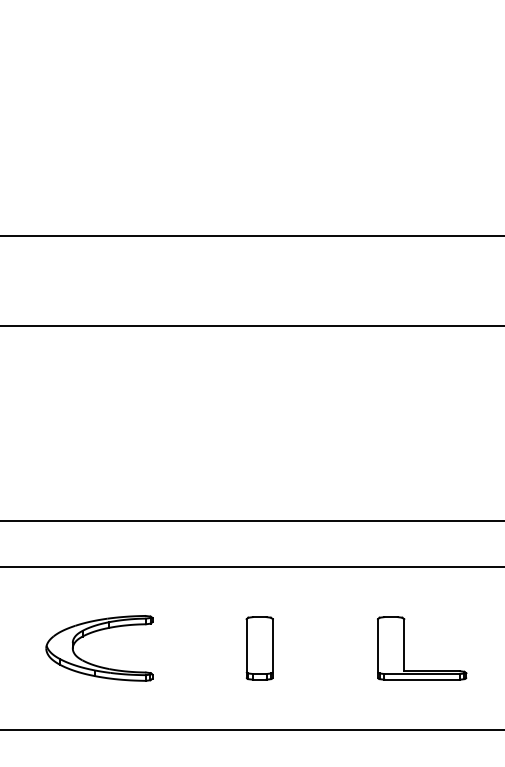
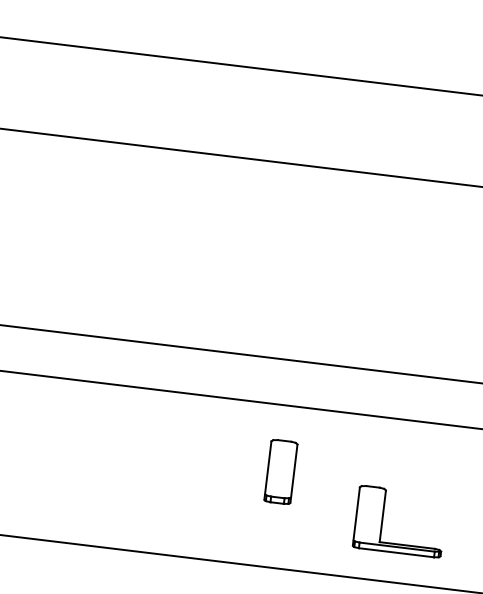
part: (95, 632) -> (80, 446), removed
part: (259, 648) -> (280, 472), moved
part: (404, 648) -> (382, 519), moved

